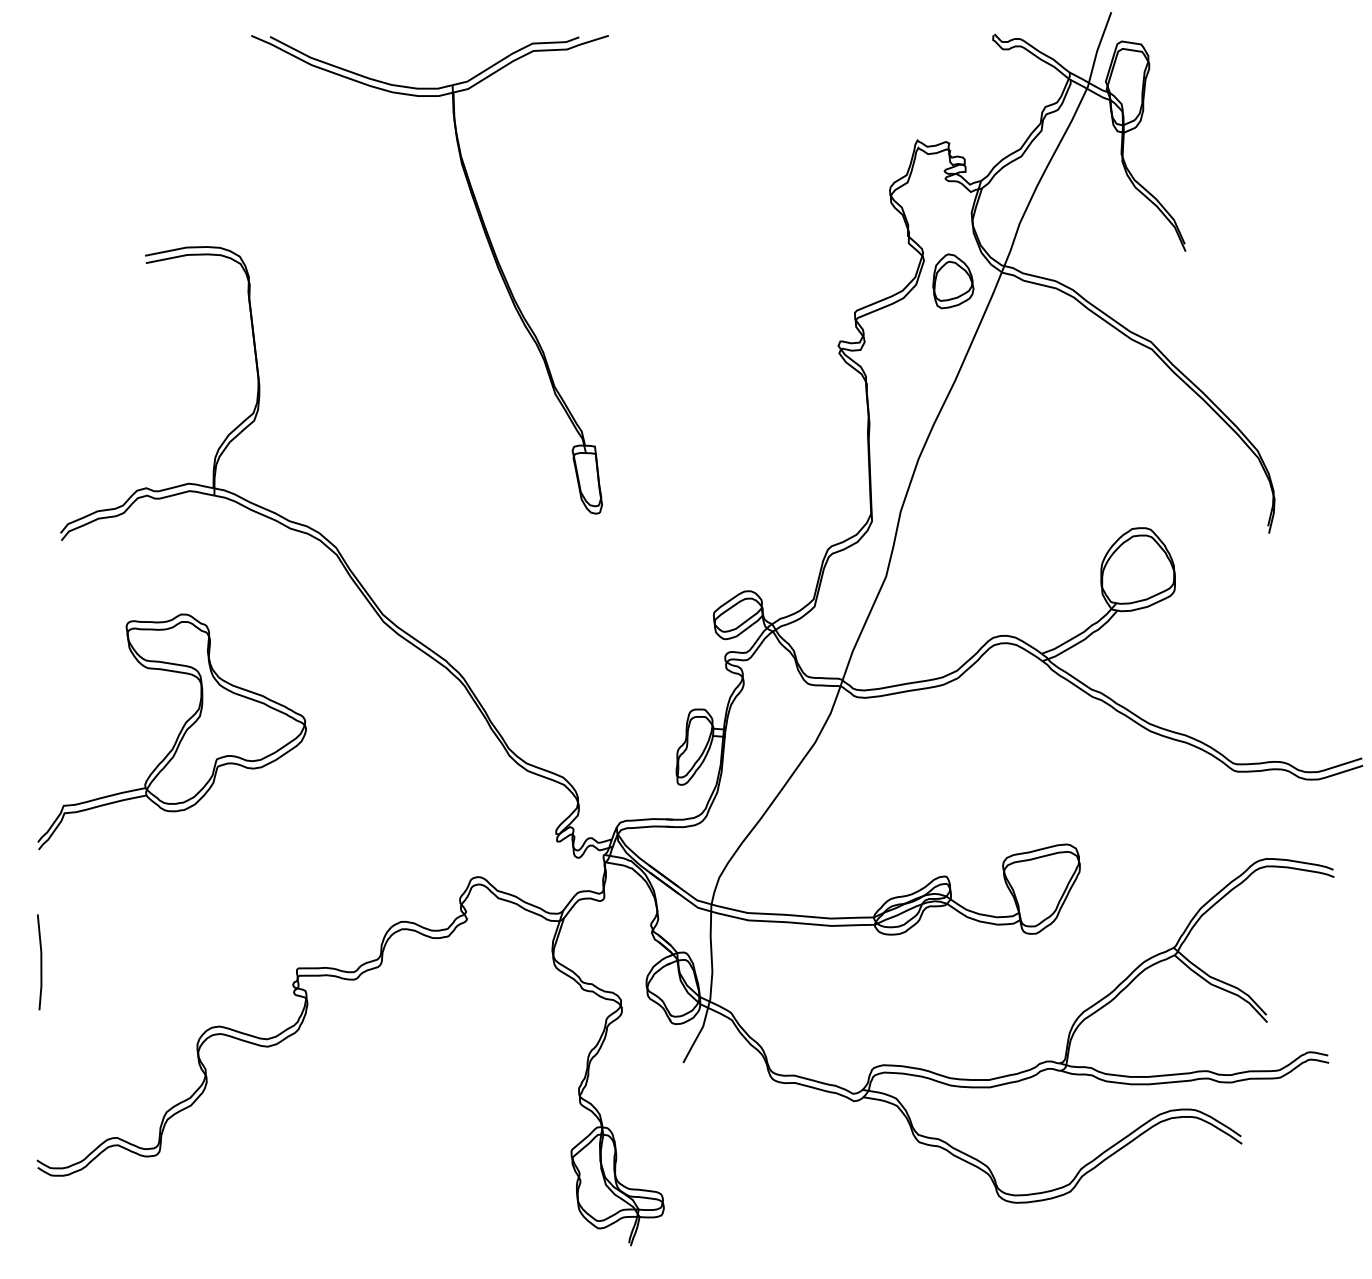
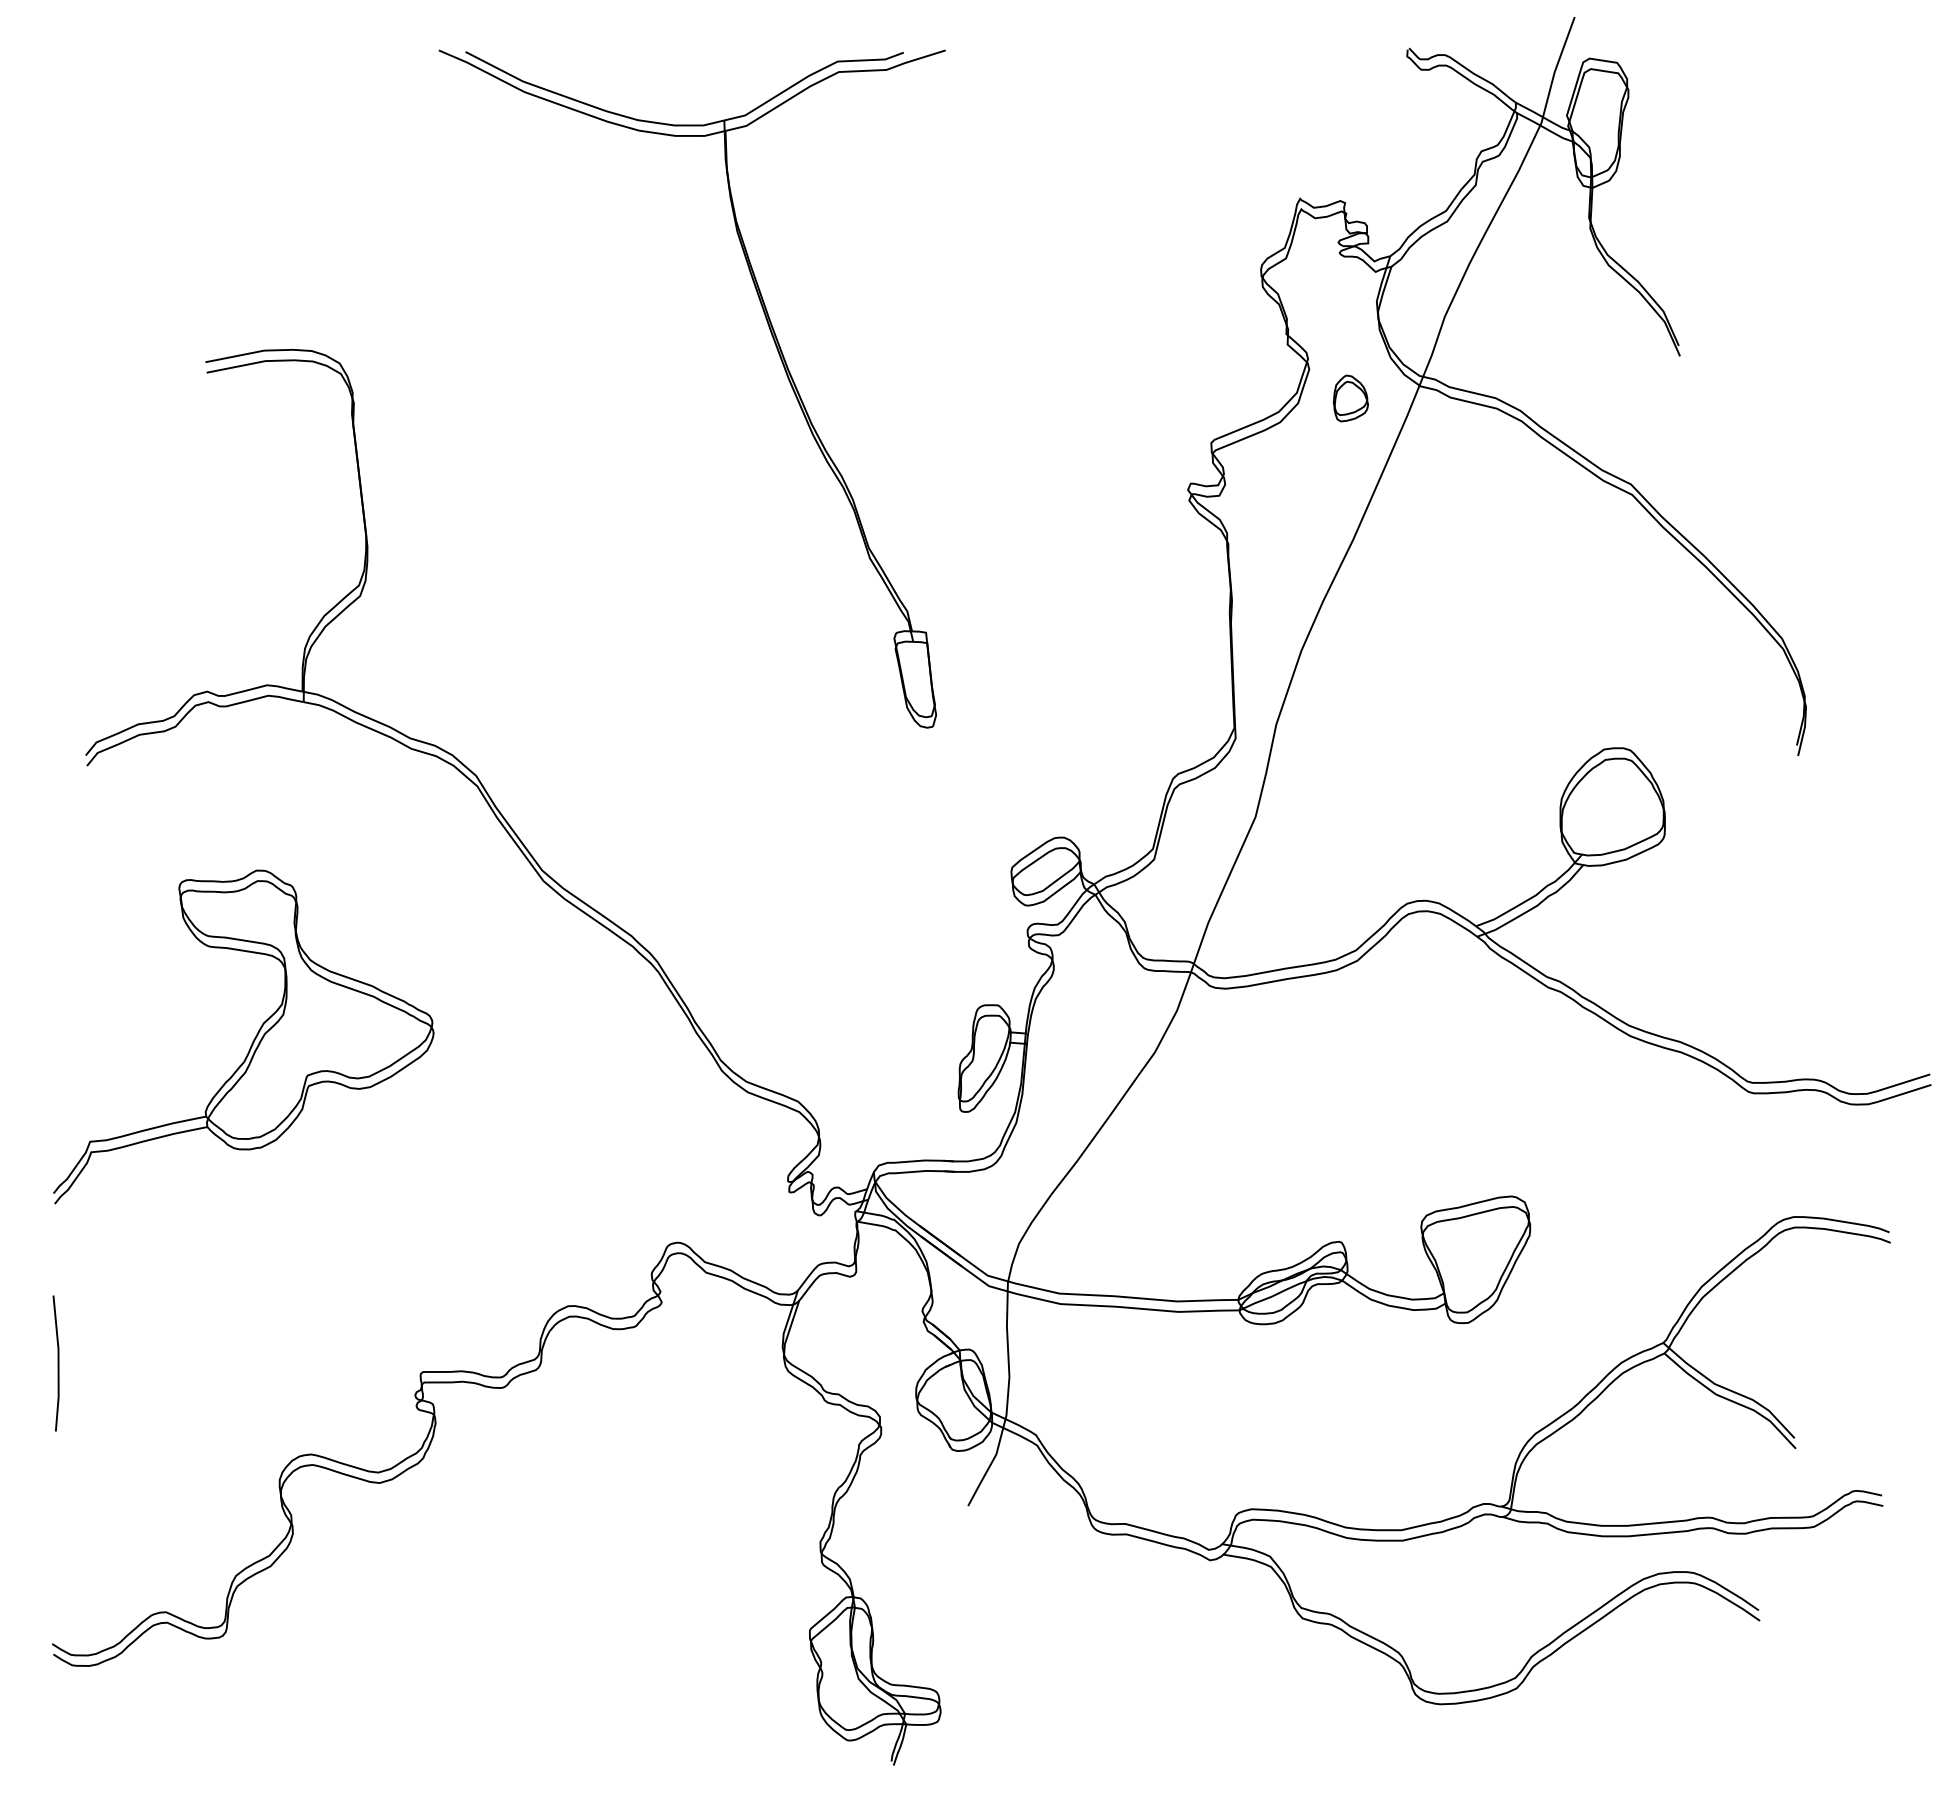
part: (491, 252) -> (779, 357), moved
part: (953, 281) -> (1350, 398), size x0.6

